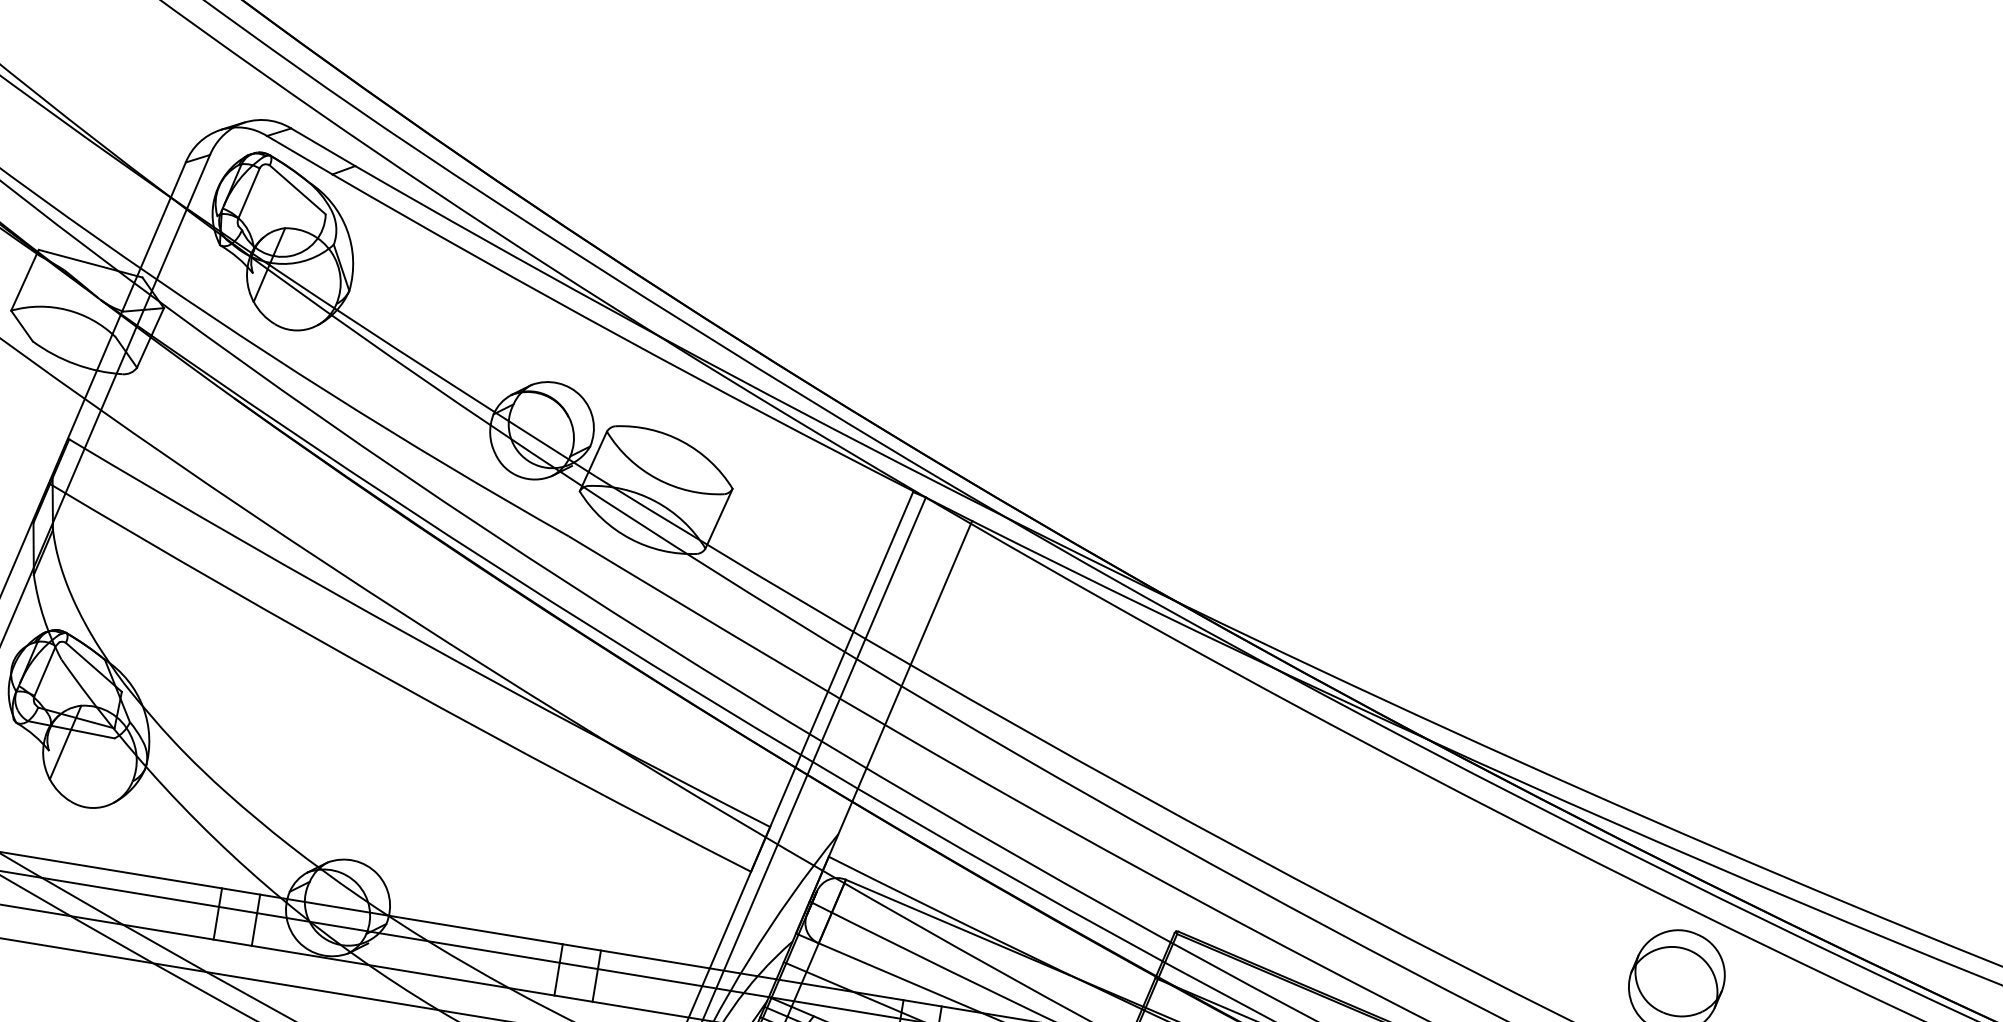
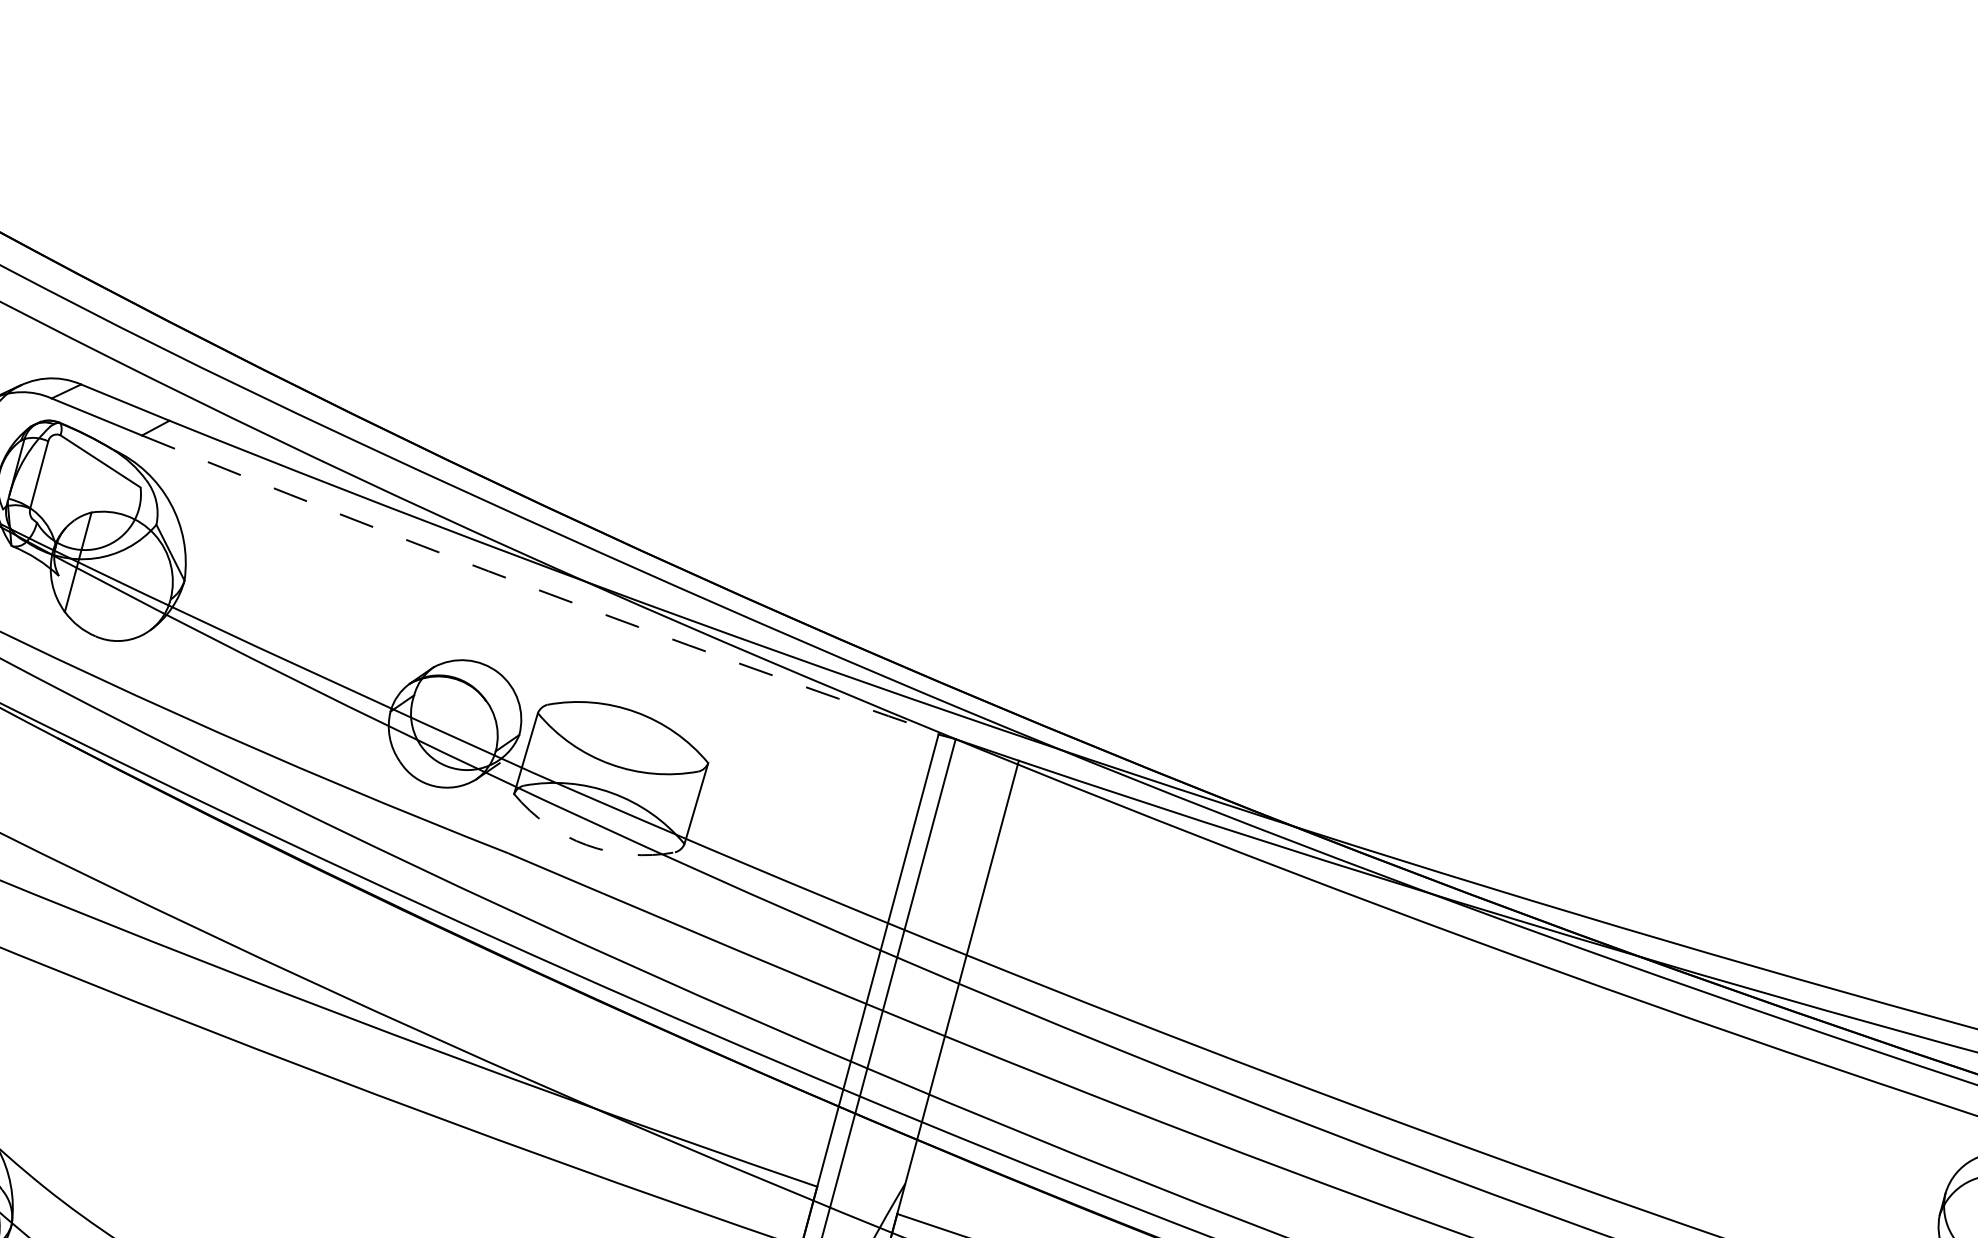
arc: (620, 336) -> (537, 589), solid -> dashed
arc: (630, 538) -> (587, 844), solid -> dashed

